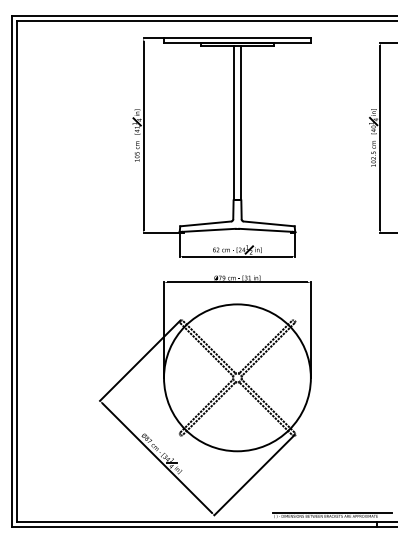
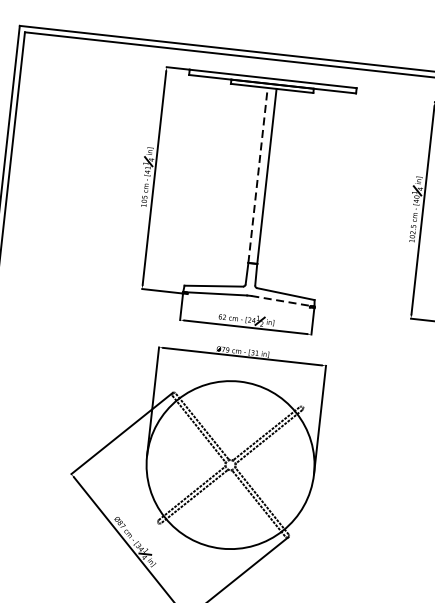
line: (233, 123) -> (257, 175), solid -> dashed
line: (266, 230) -> (282, 301), solid -> dashed

